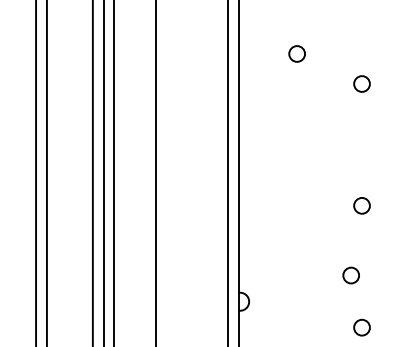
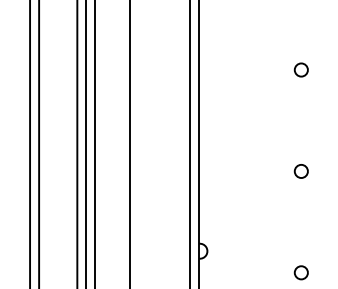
circle: (296, 53) -> (246, 44), removed
circle: (350, 275) -> (291, 229), removed

